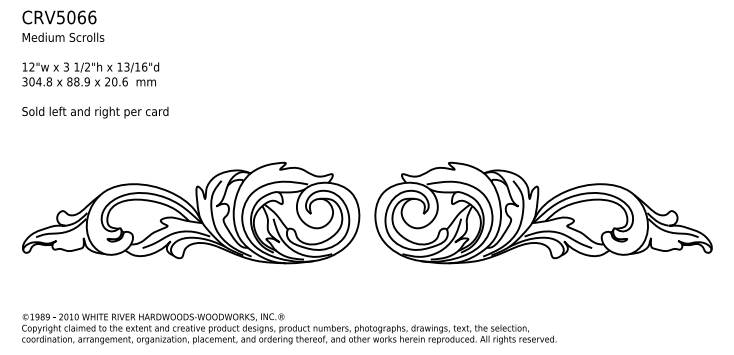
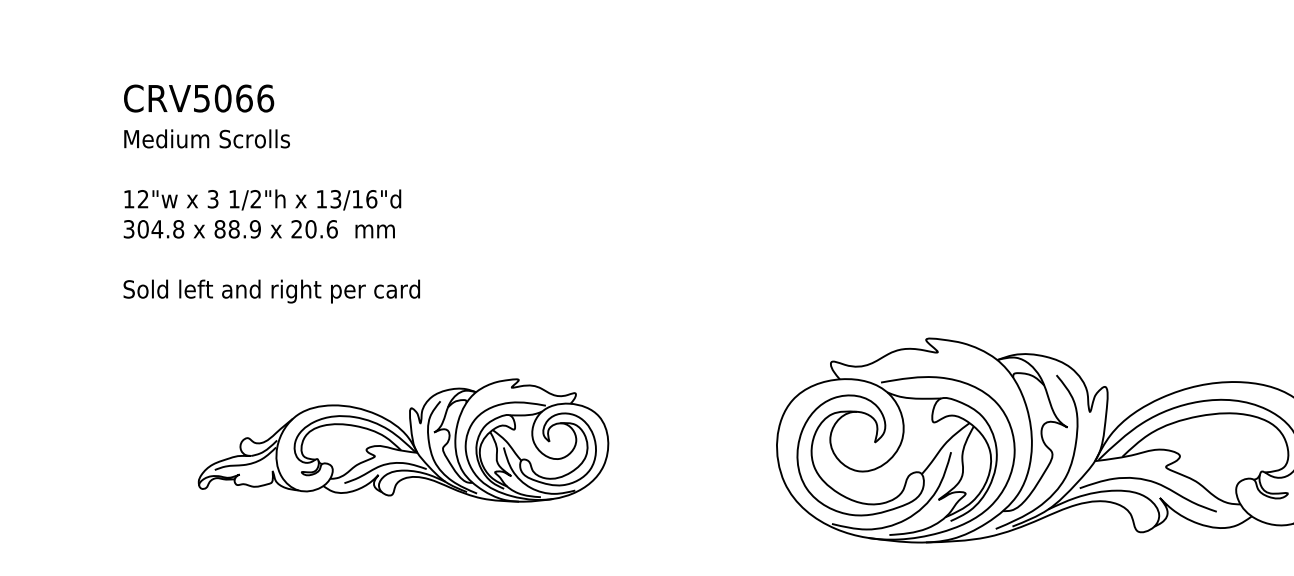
text: (95, 64) -> (272, 193), moved
part: (191, 212) -> (403, 439), size x0.6

